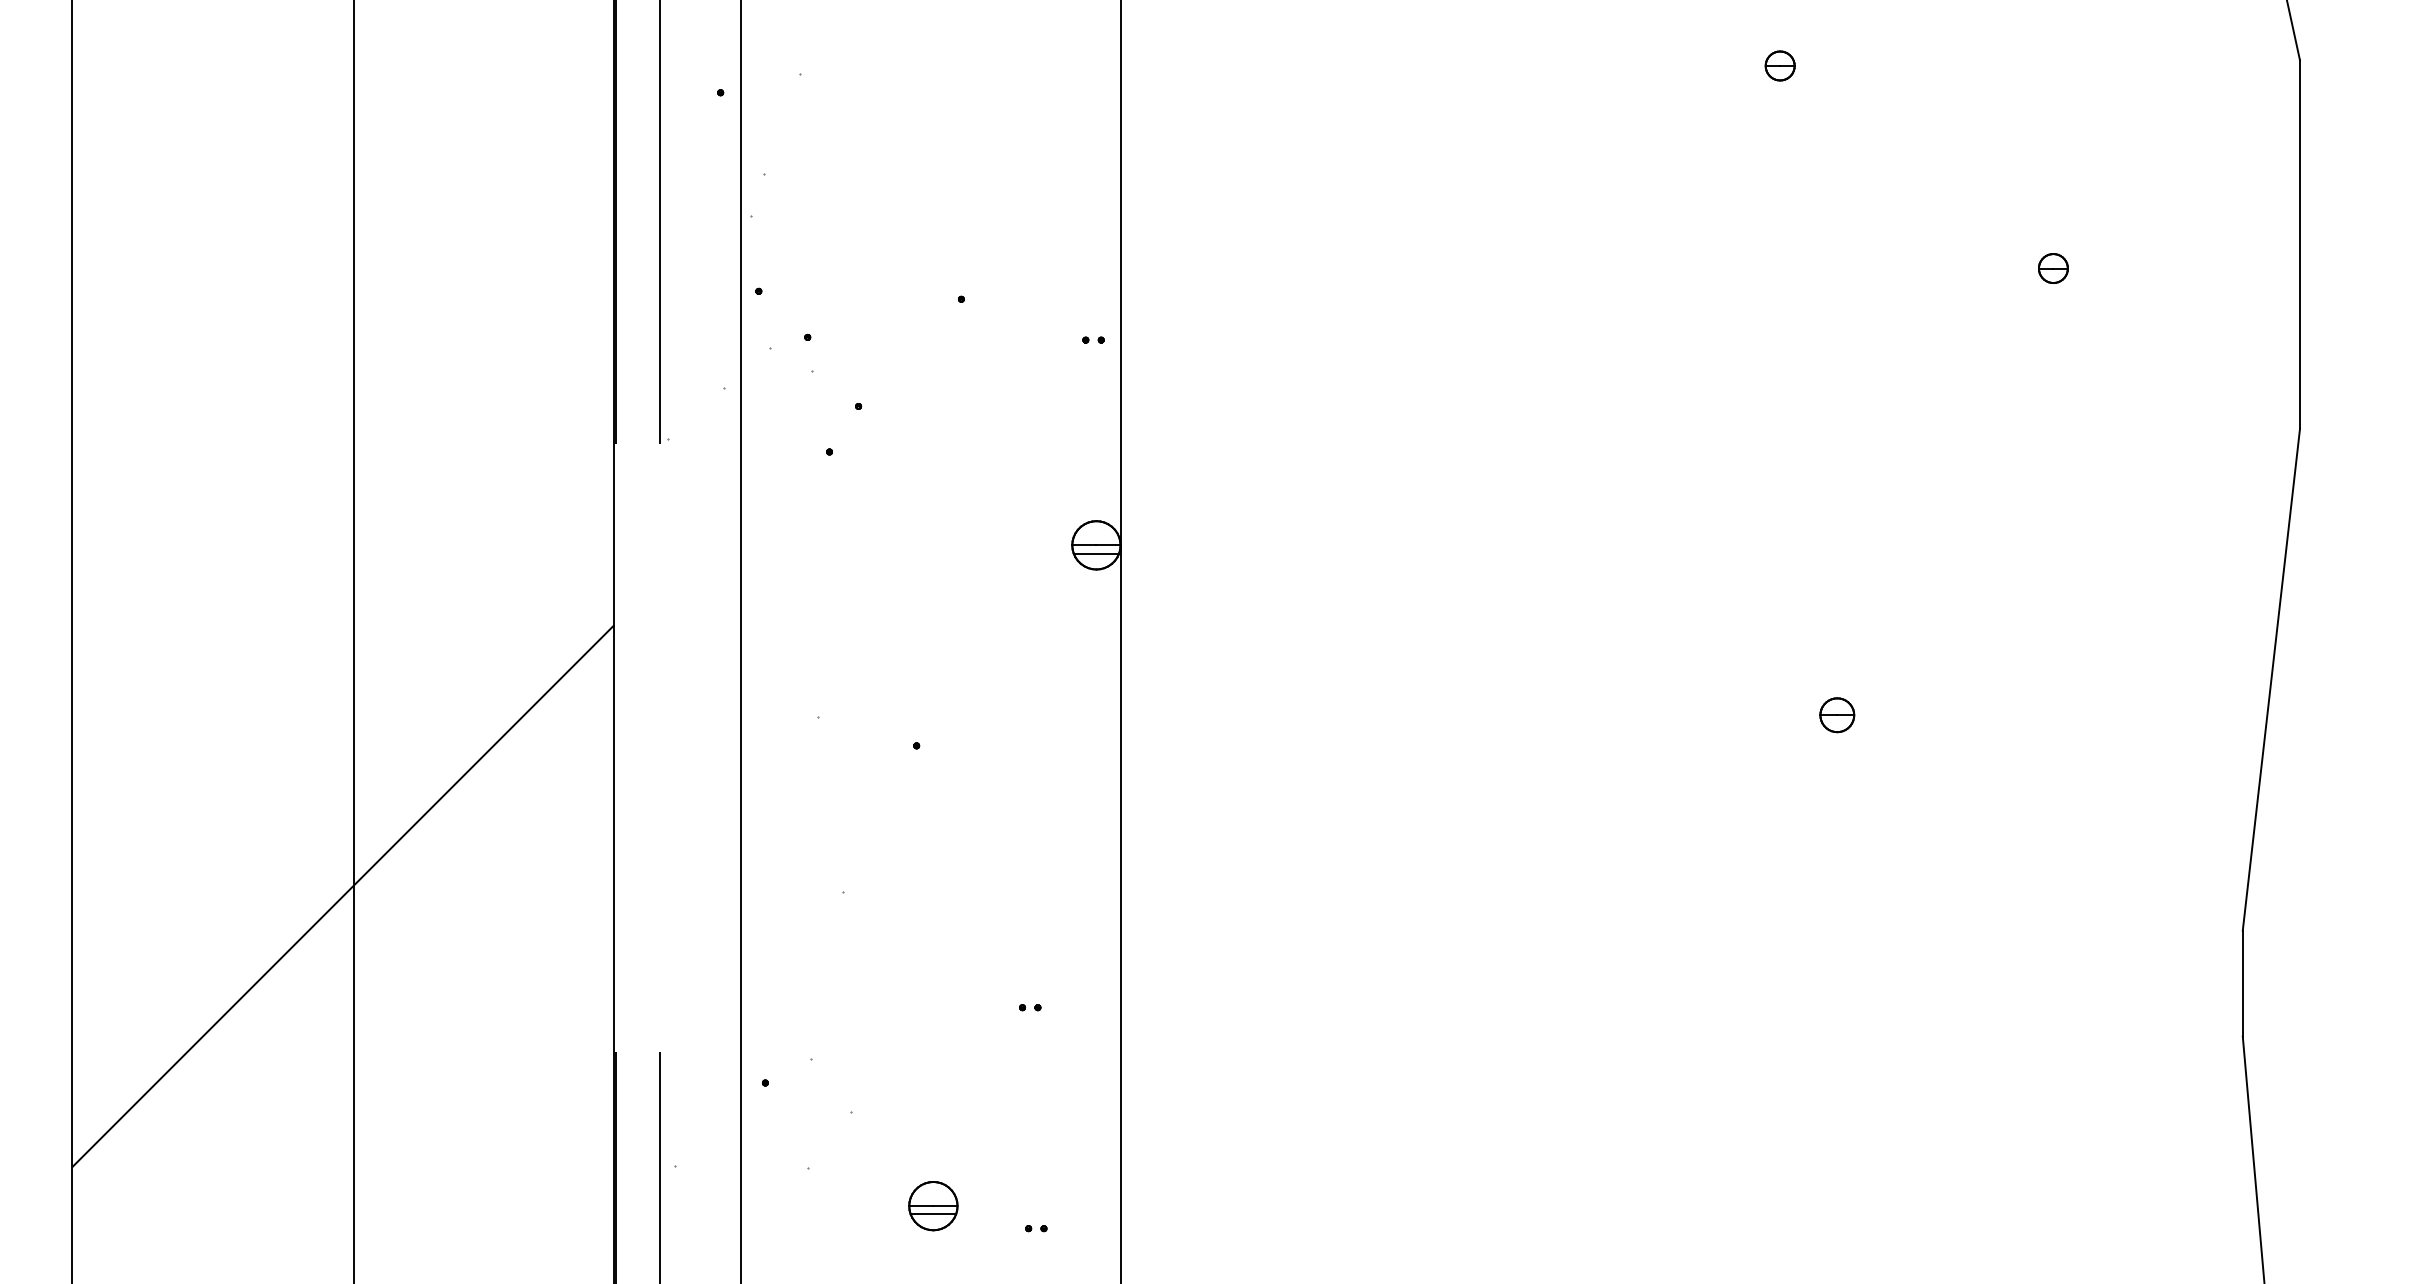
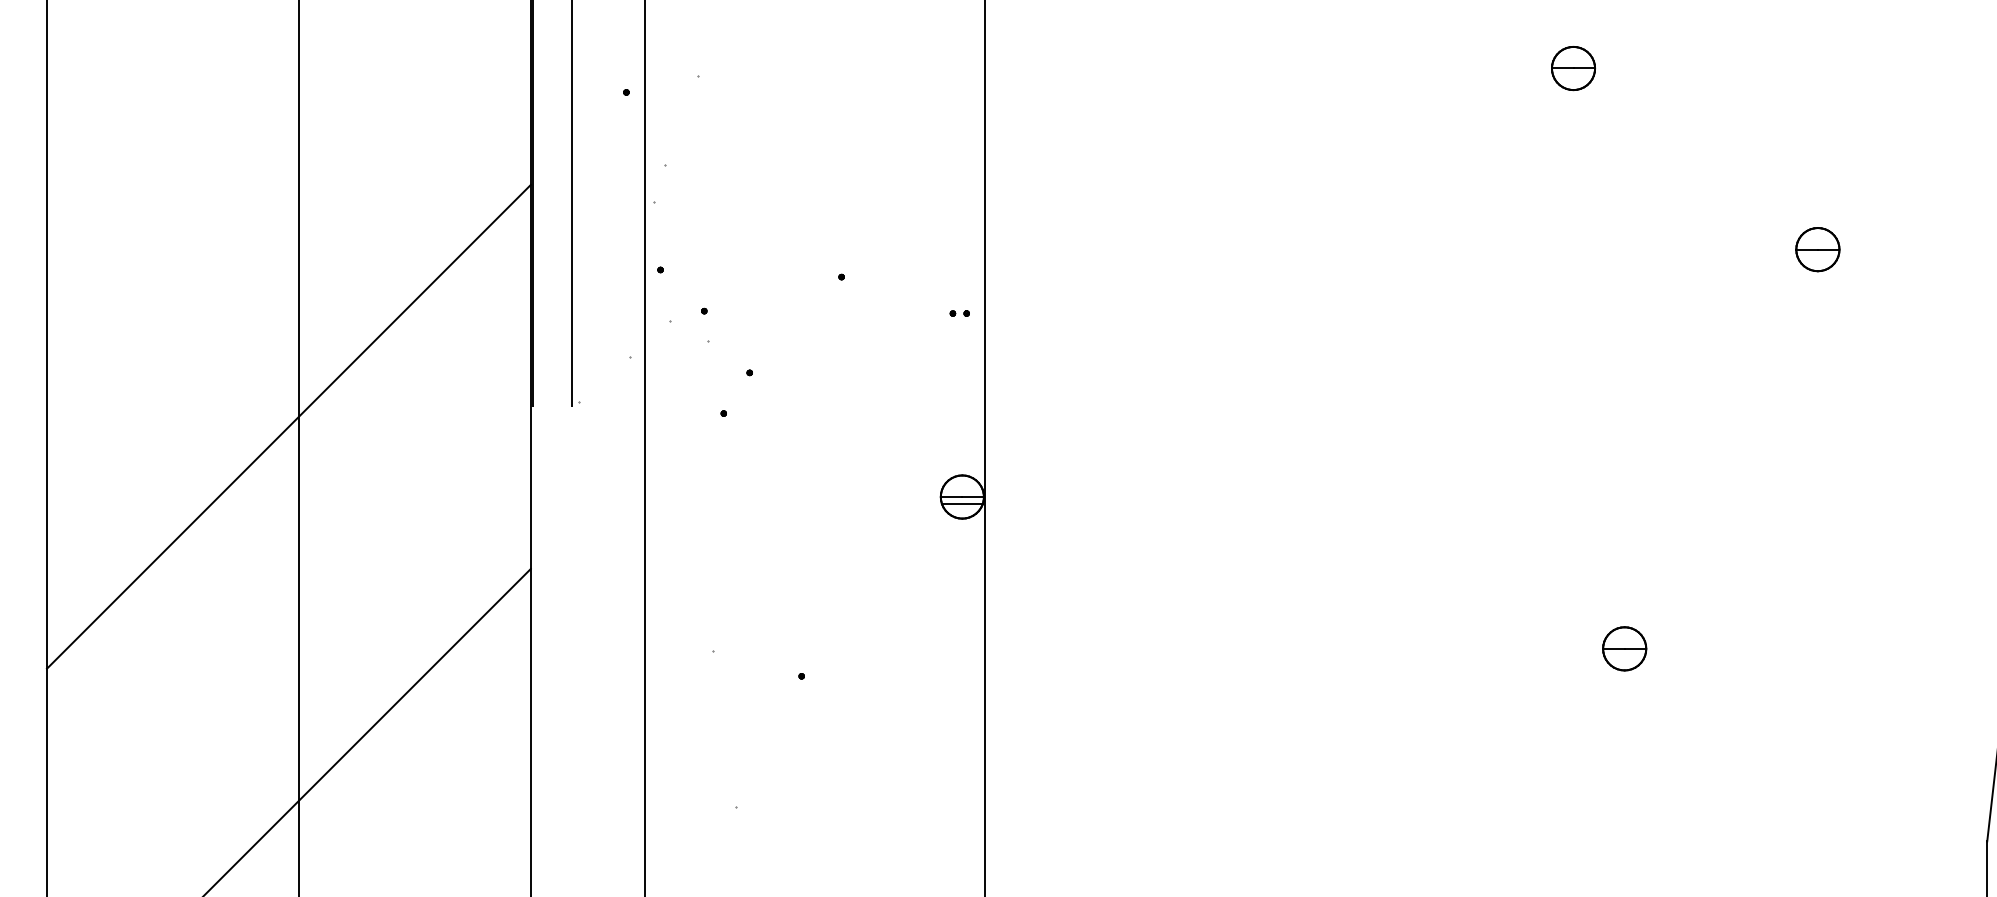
part: (1780, 65) -> (1573, 68), size x1.67
part: (2053, 268) -> (1818, 249), size x1.67
line: (342, 466) -> (288, 426), added
part: (1837, 715) -> (1624, 649), size x1.43

